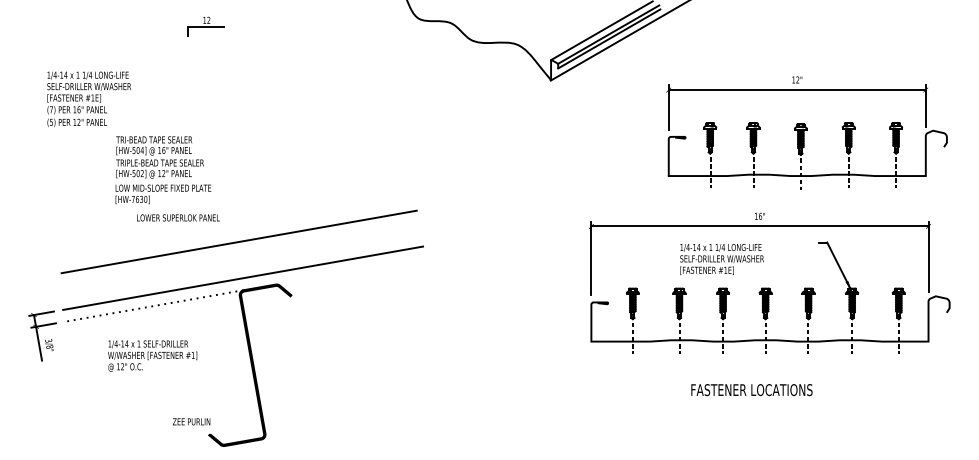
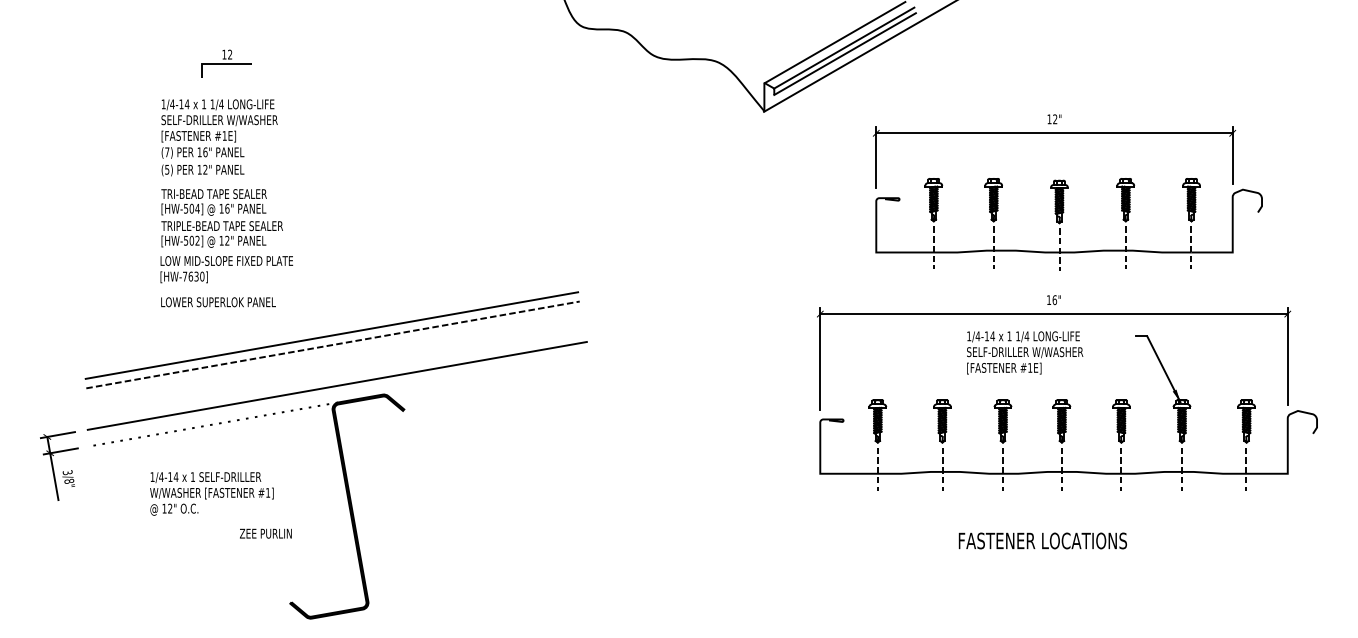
part: (205, 26) -> (225, 63), moved
text: (88, 98) -> (218, 136), moved
part: (806, 132) -> (1067, 192), moved
text: (178, 217) -> (218, 301), moved
line: (239, 248) -> (332, 344), added
text: (721, 259) -> (1024, 352), moved
text: (191, 421) -> (265, 533), moved

